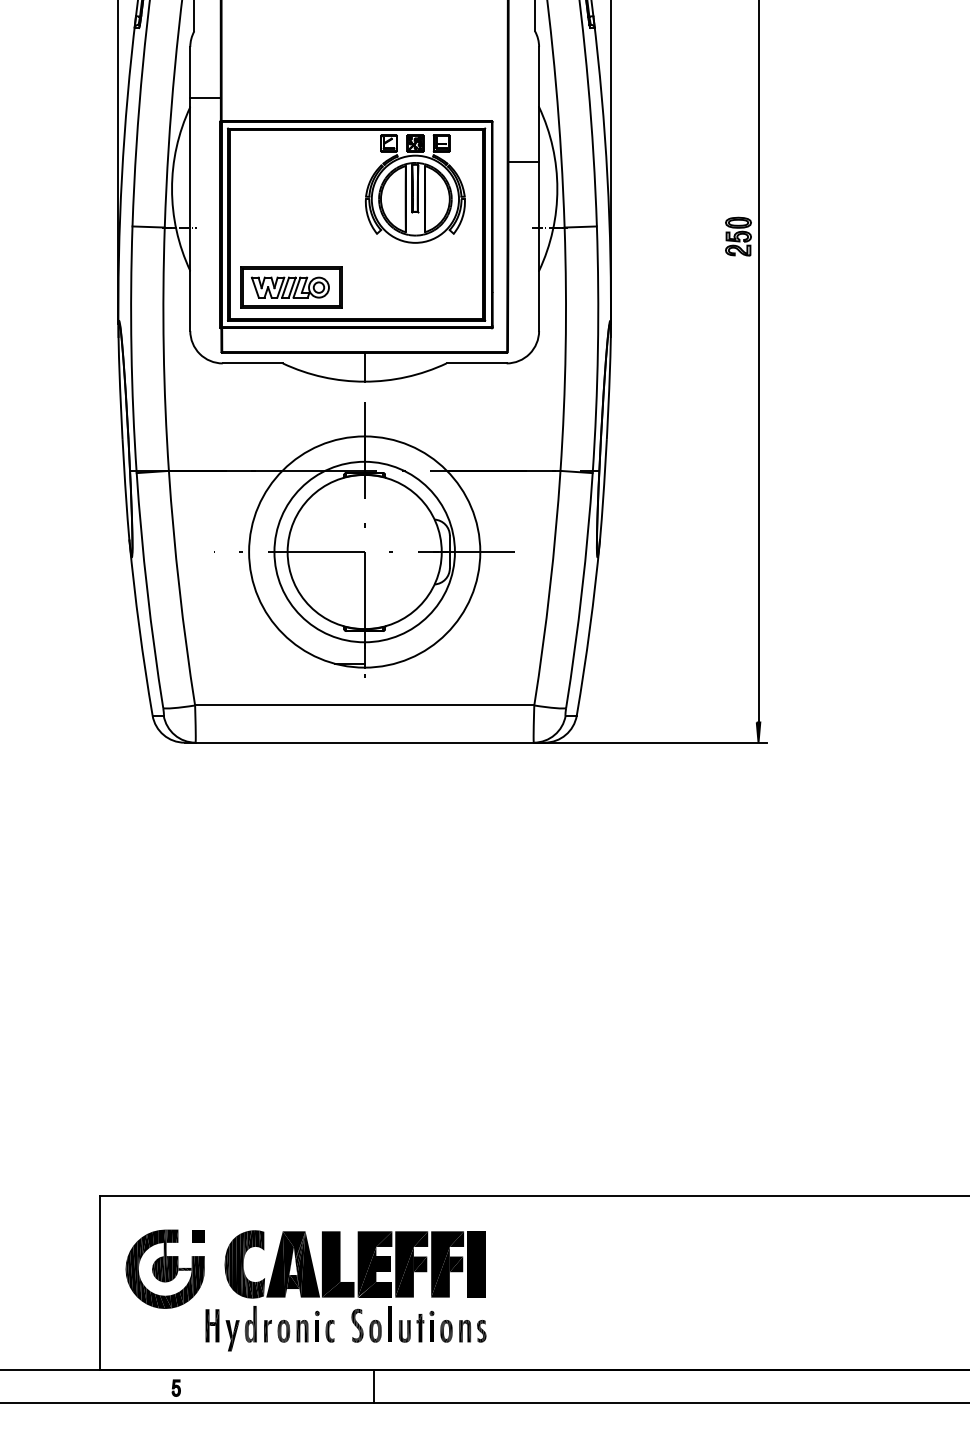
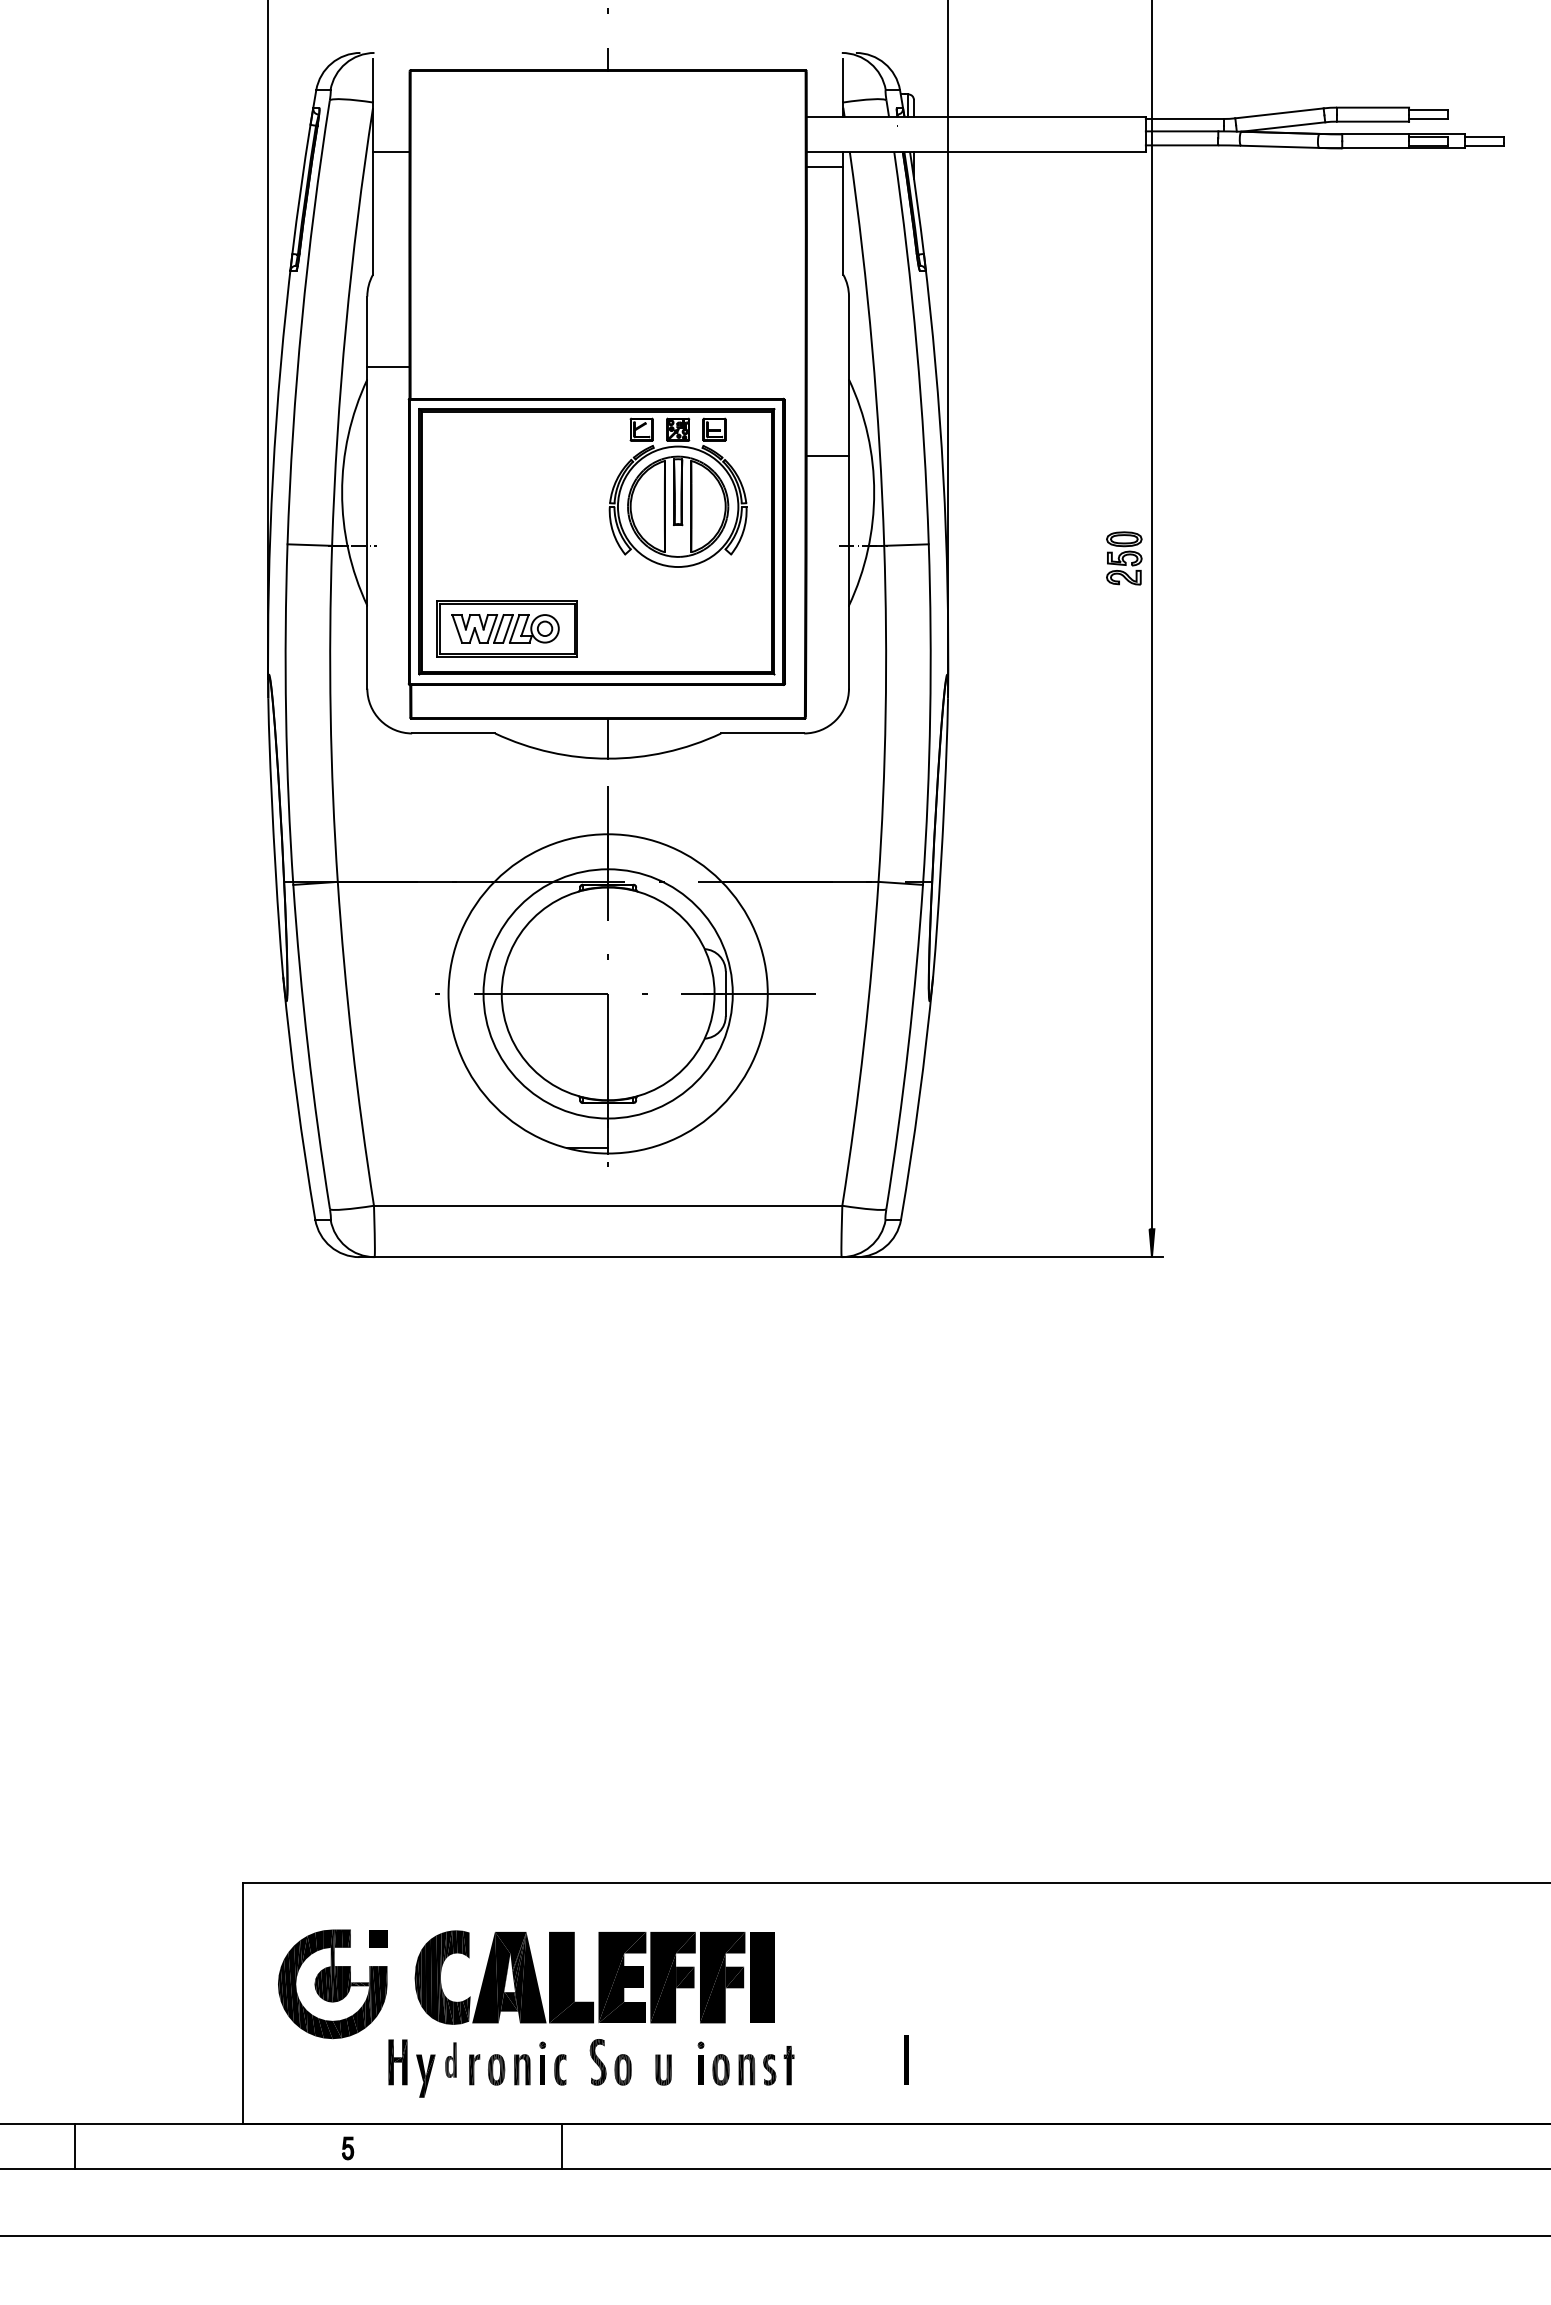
part: (250, 1323) -> (450, 2059), size x0.7
line: (390, 1323) -> (906, 2059), moved
part: (419, 1328) -> (788, 2065), moved
line: (373, 1386) -> (561, 2145), moved

